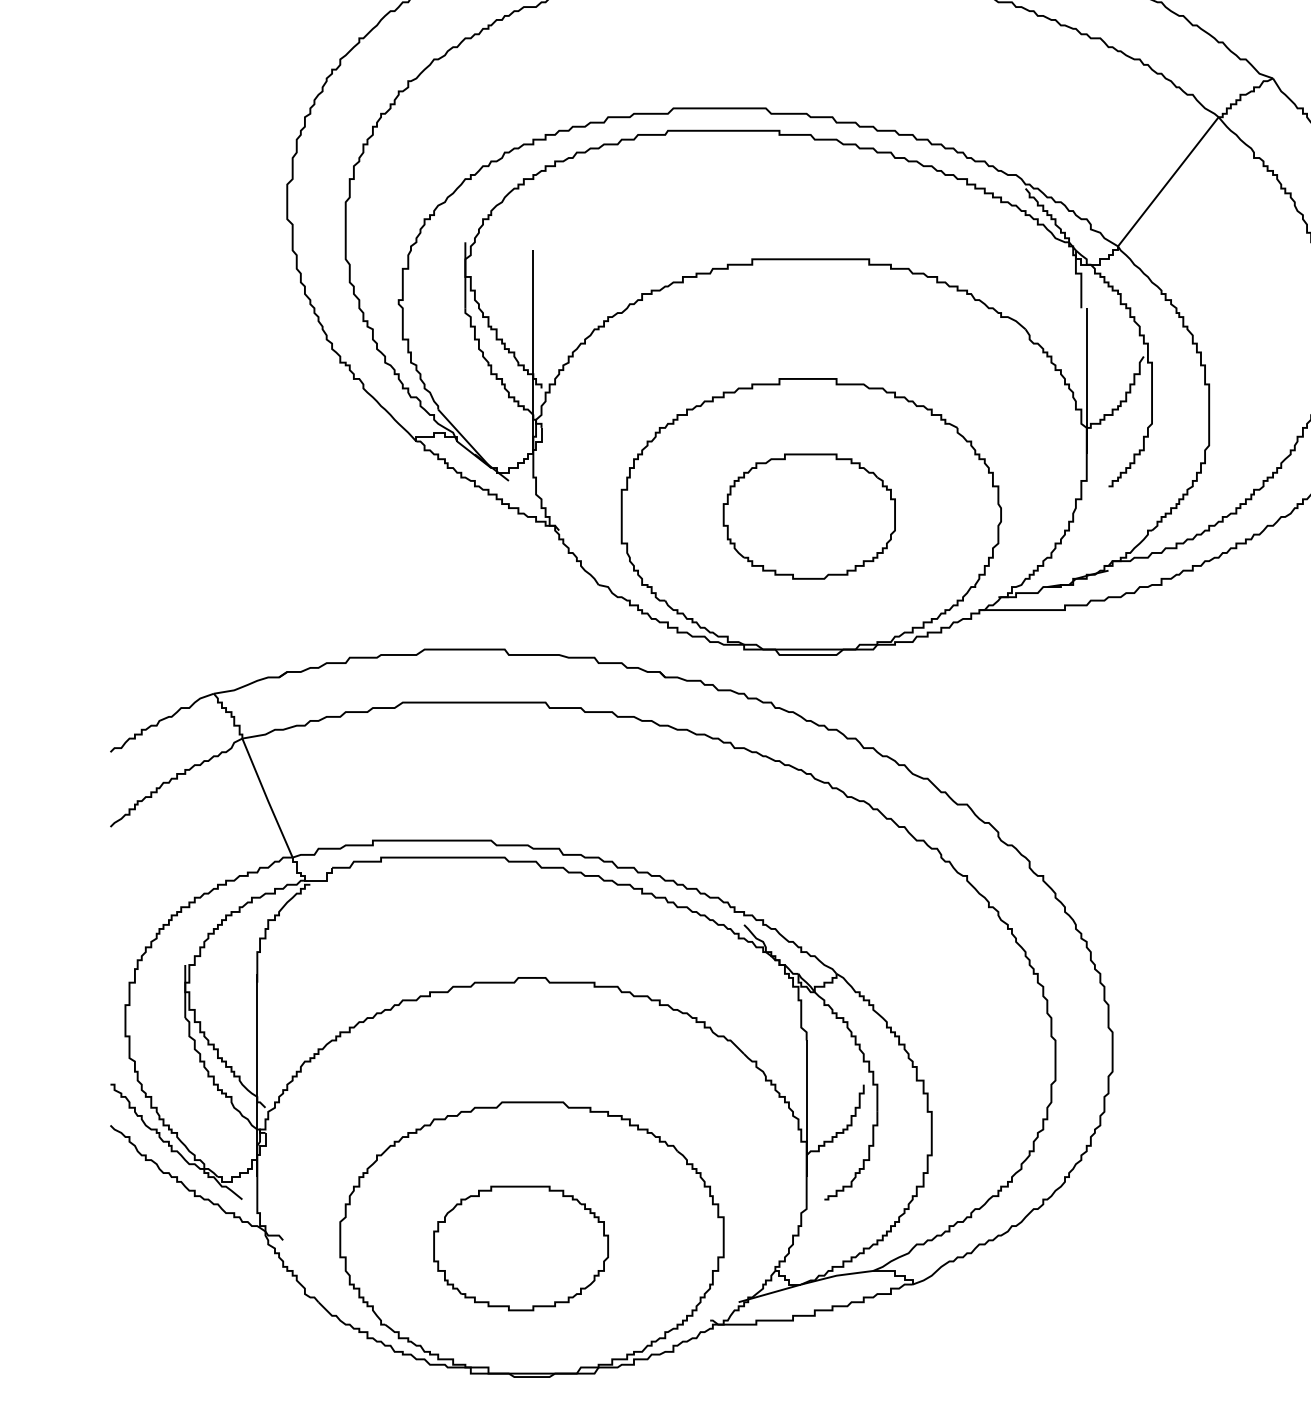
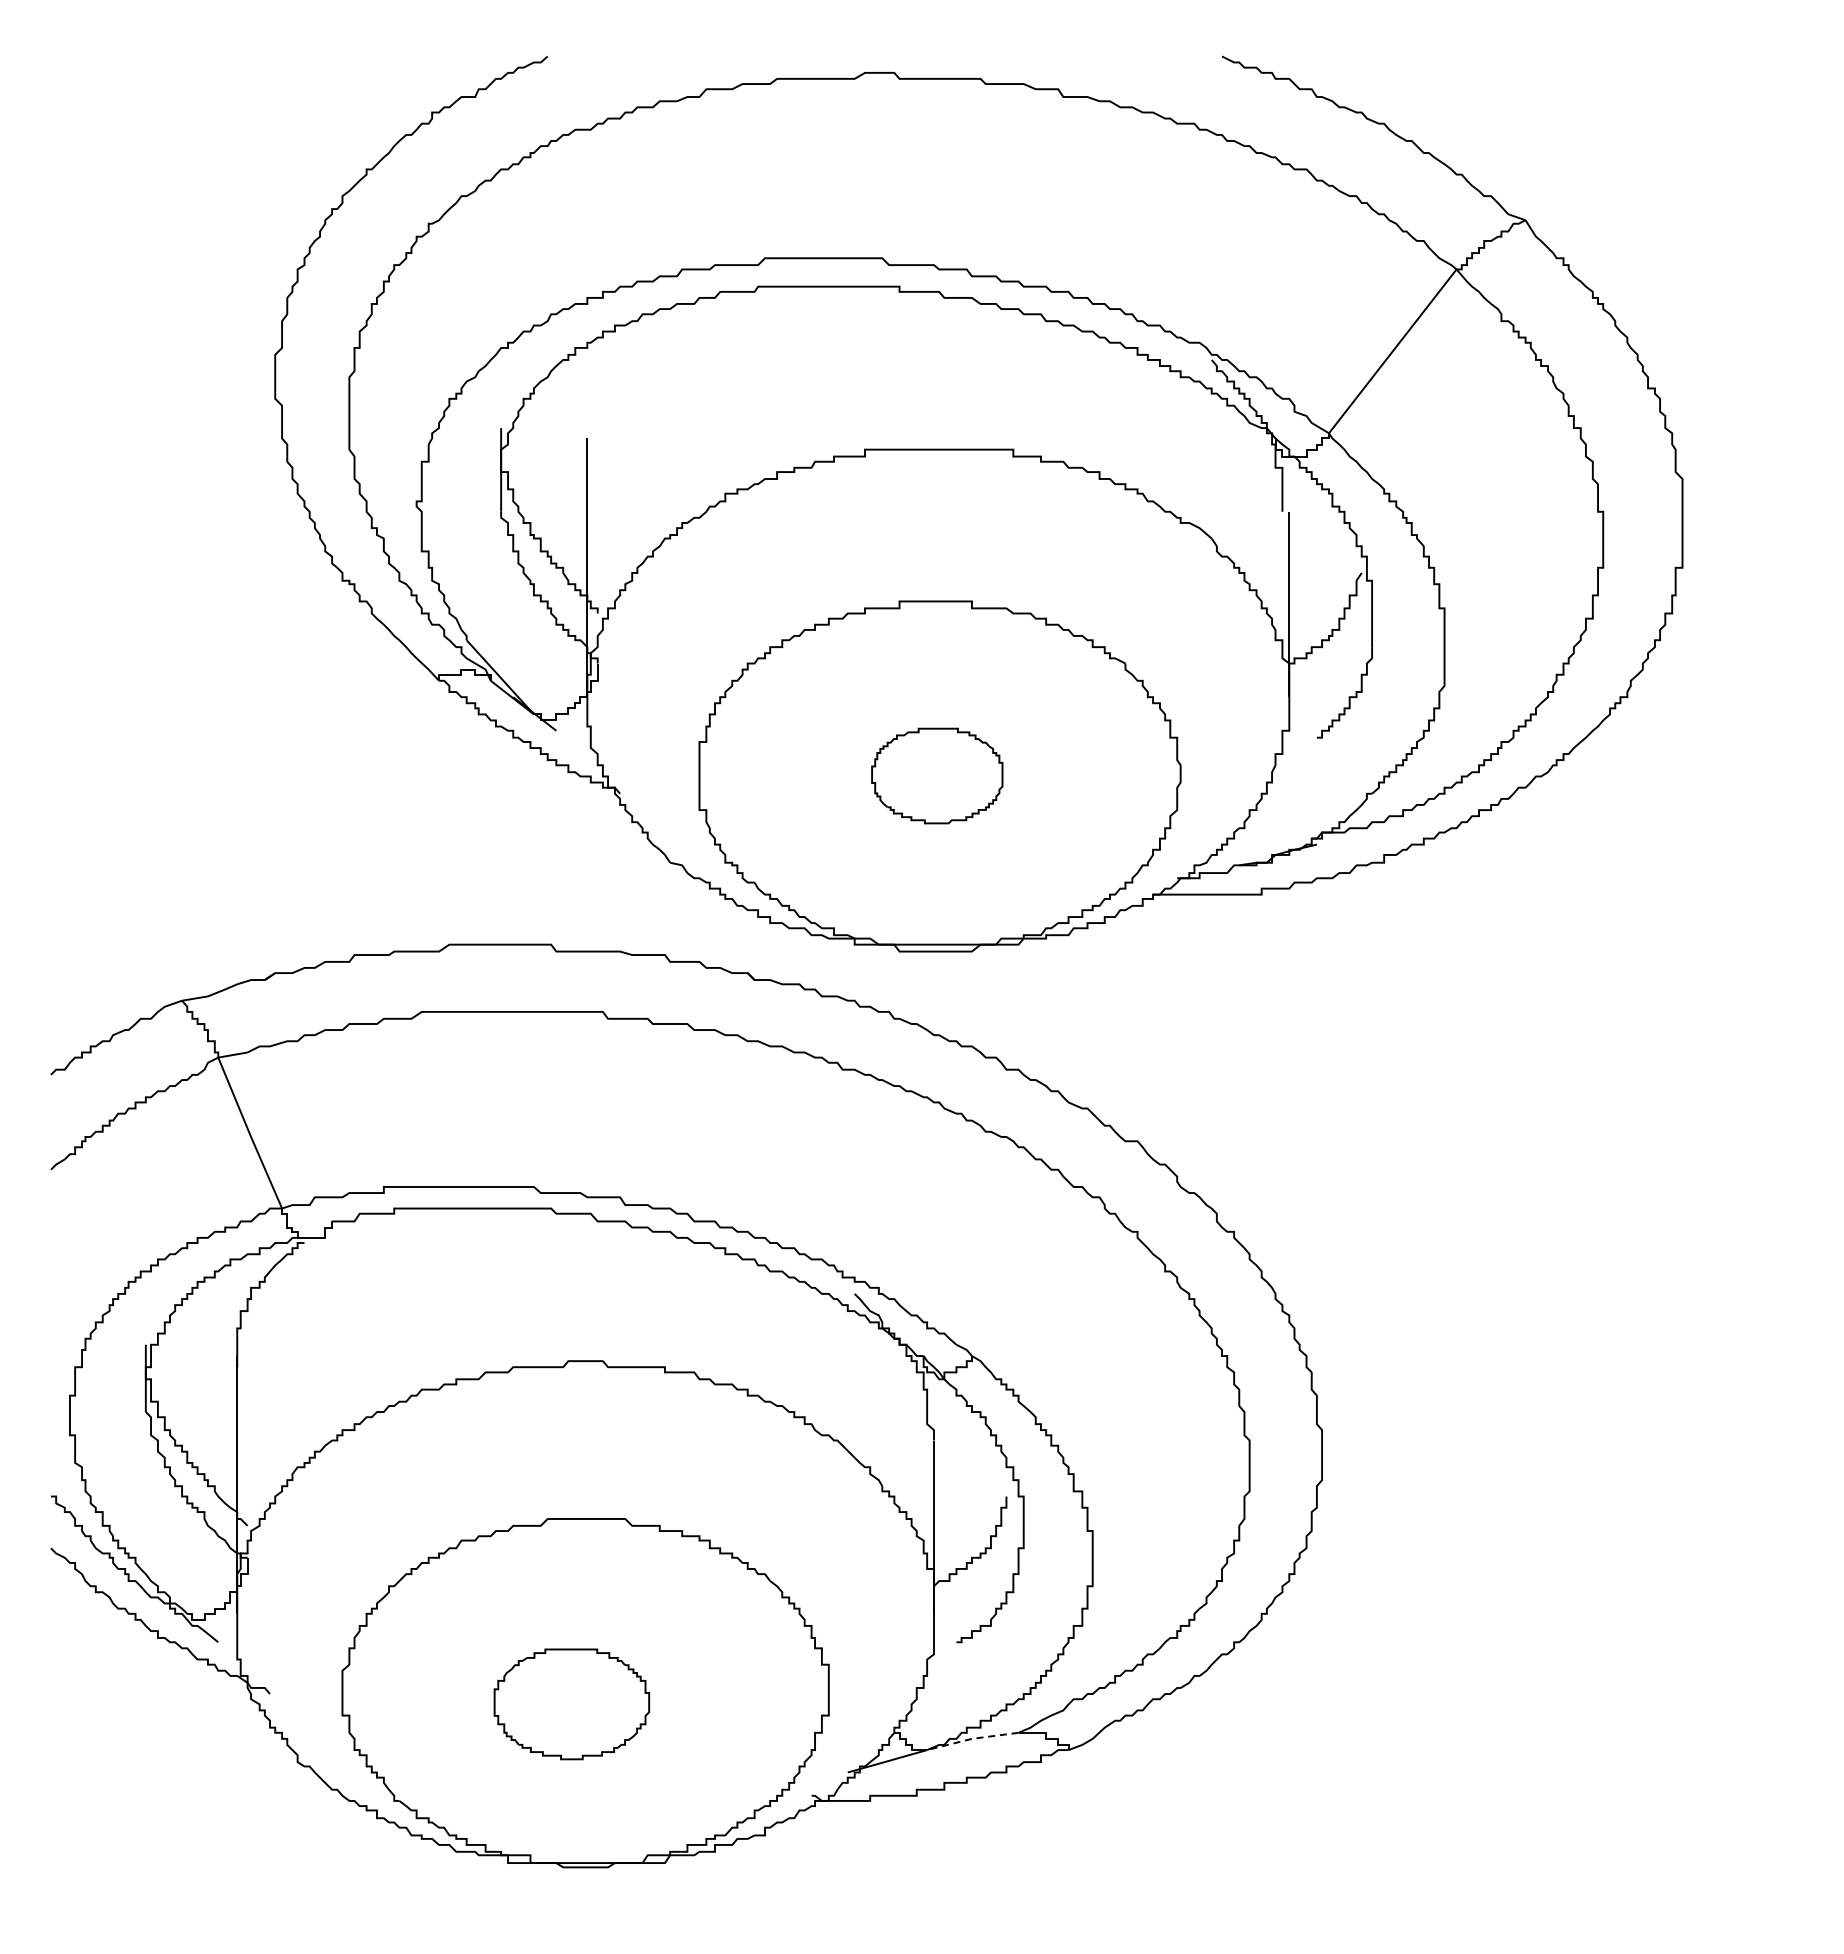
part: (808, 516) -> (936, 775), size x0.6
part: (520, 1248) -> (571, 1704), size x0.7
line: (836, 1275) -> (971, 1738), solid -> dashed

